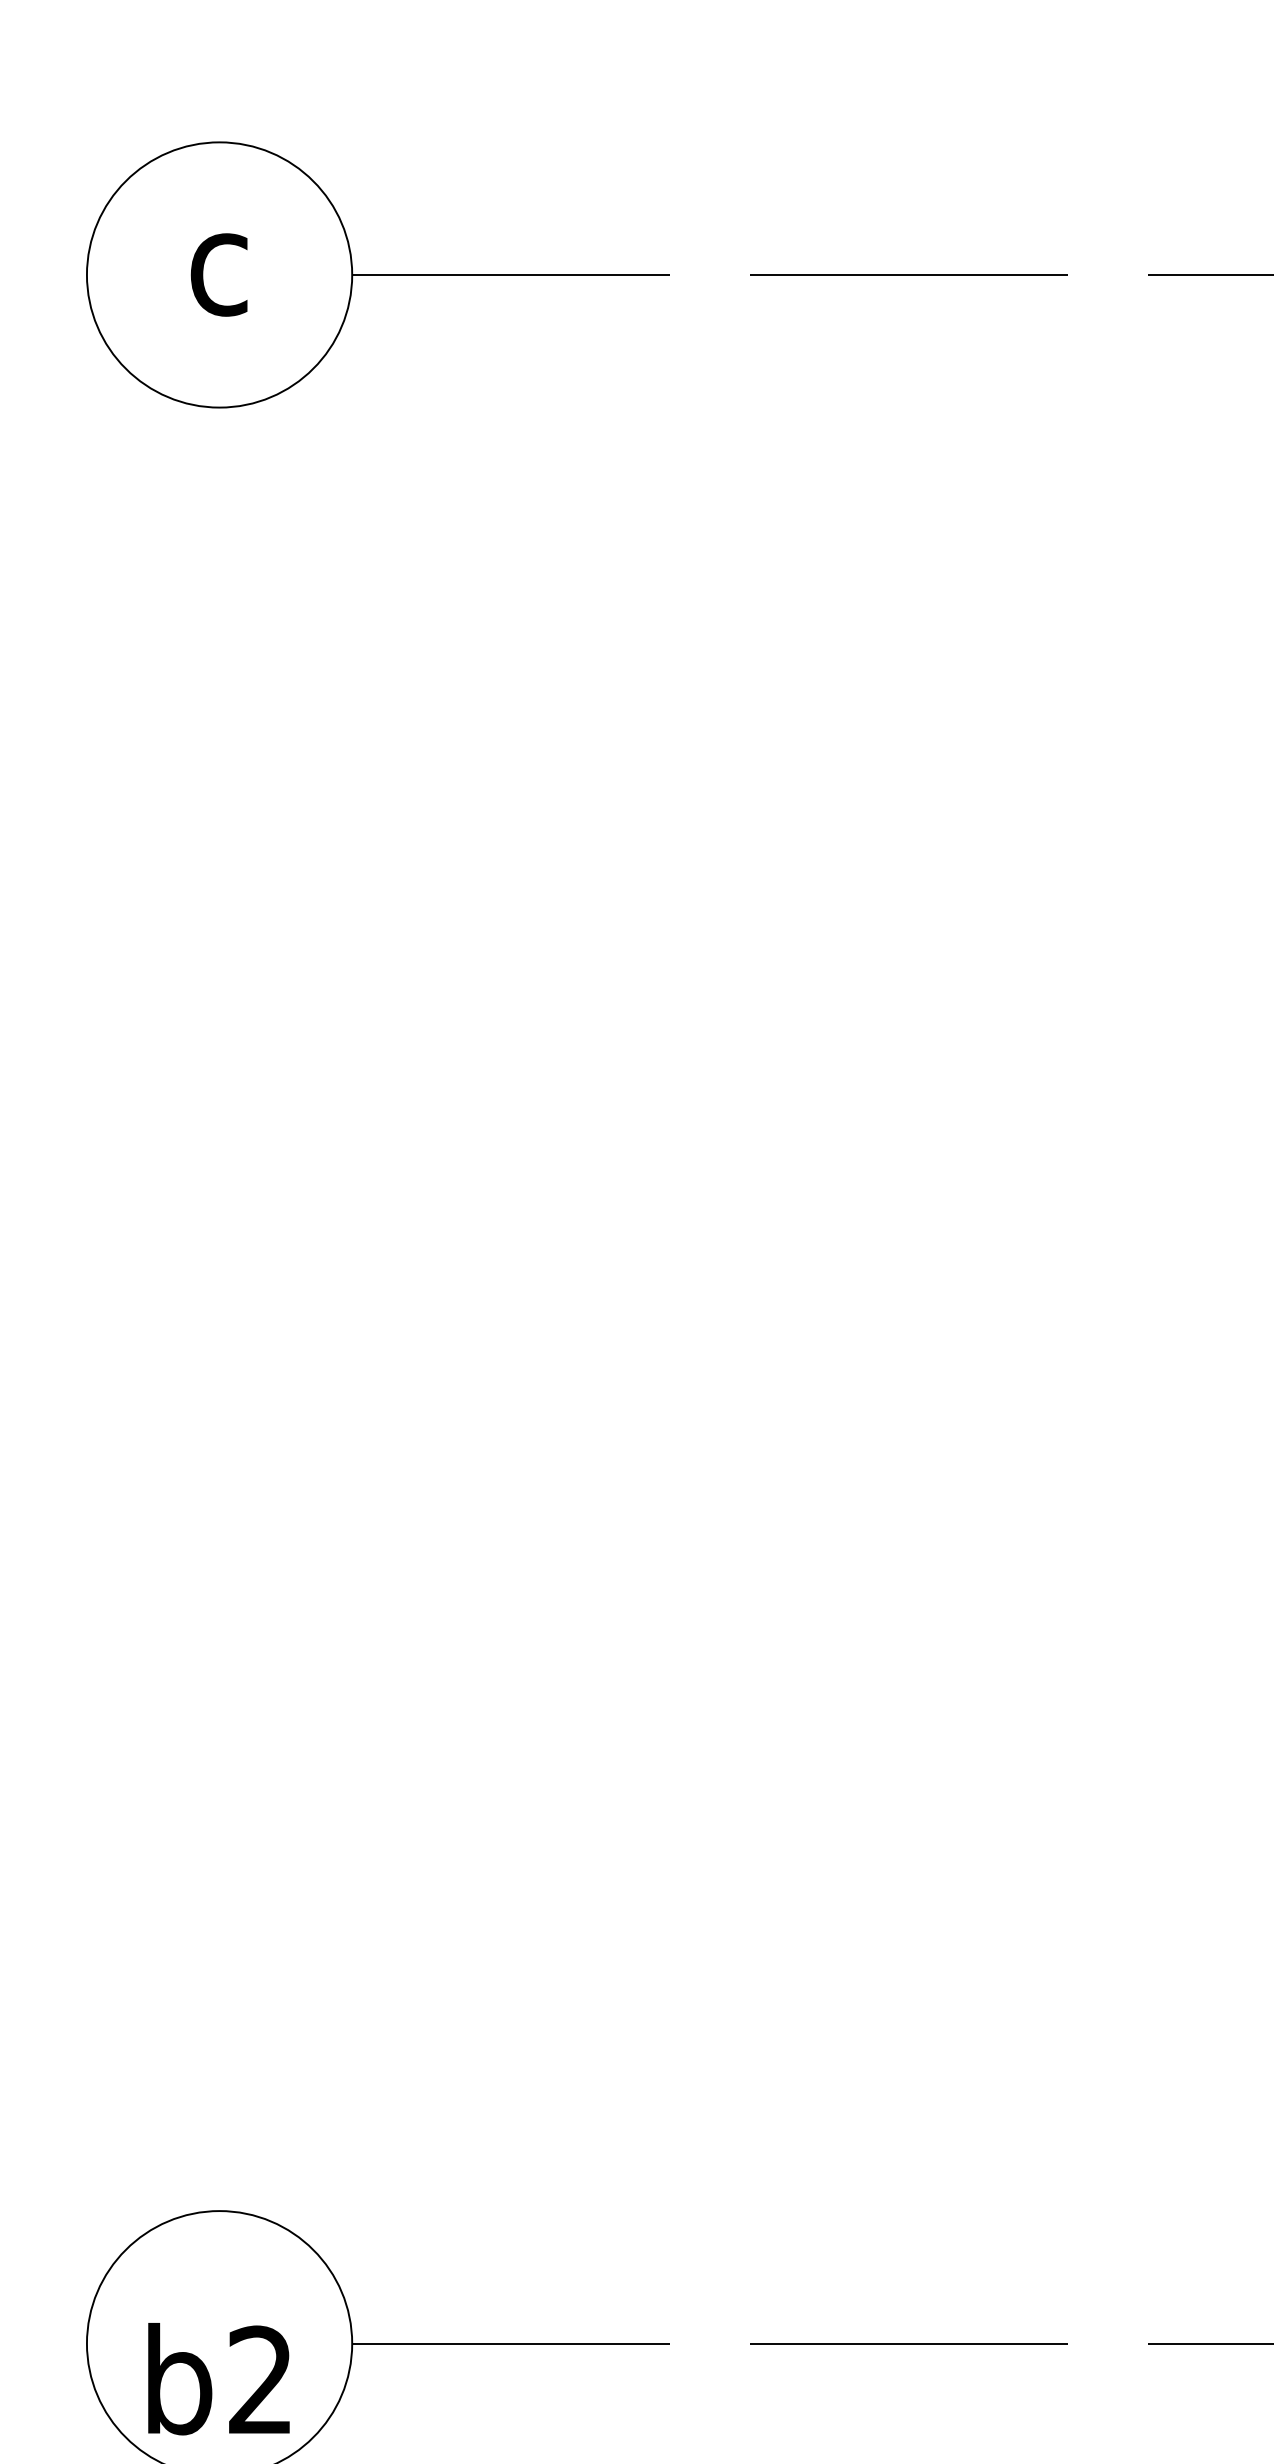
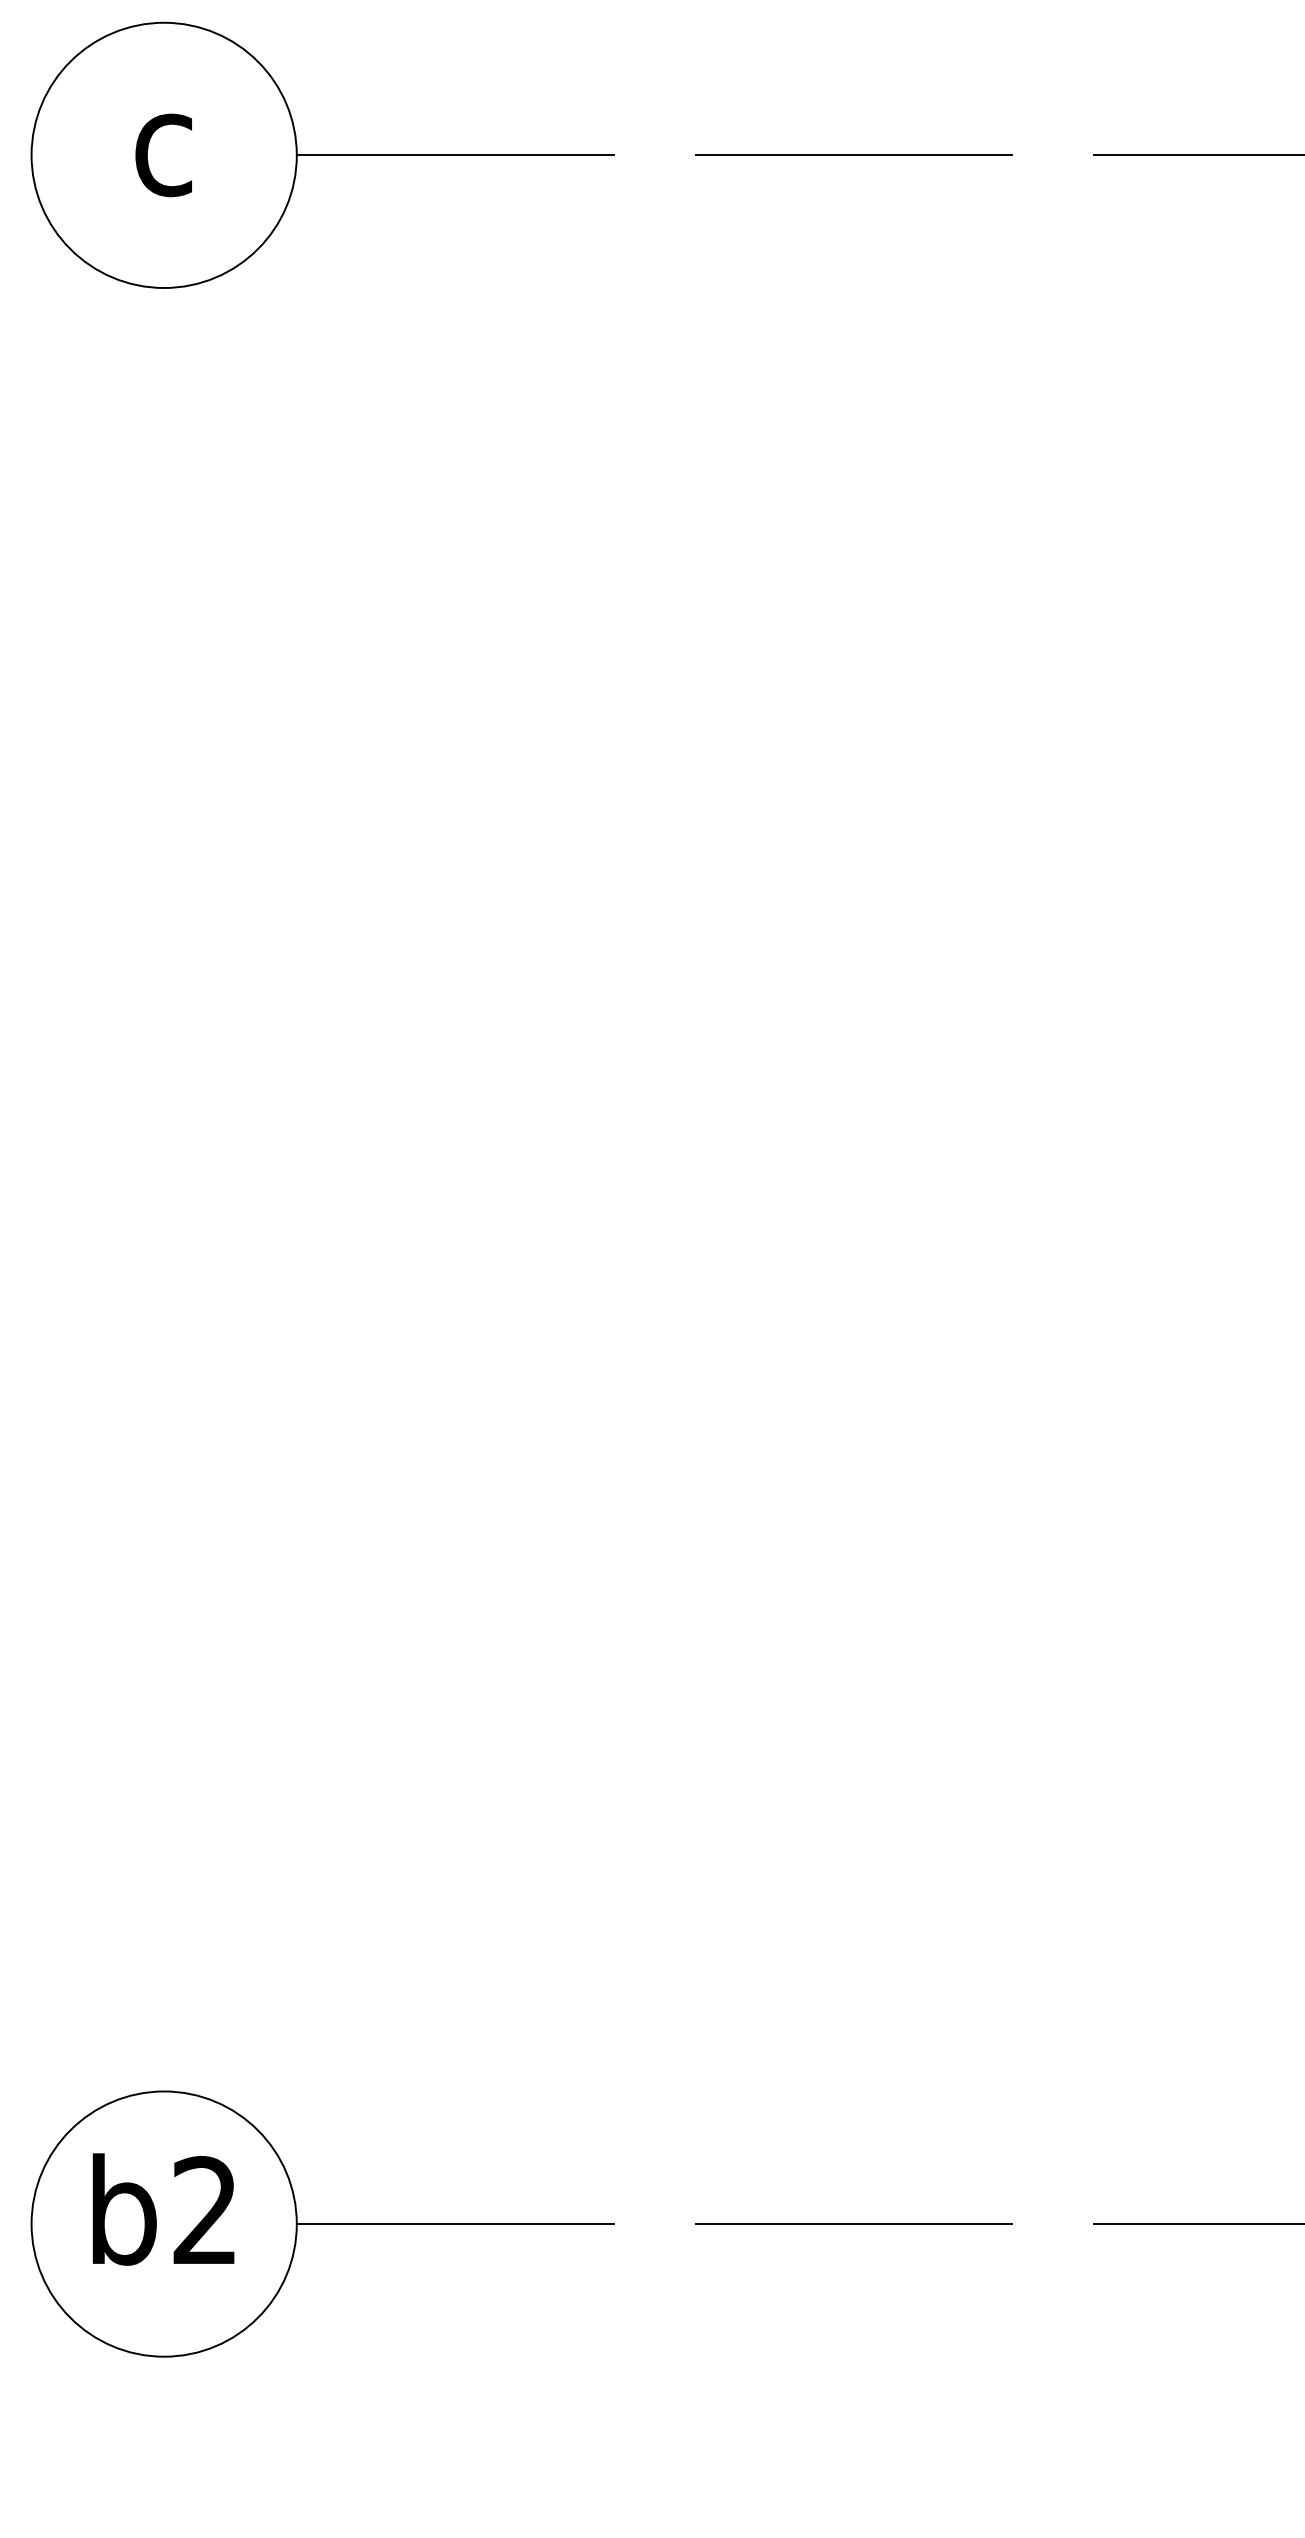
text: (218, 2379) -> (163, 2209), moved

